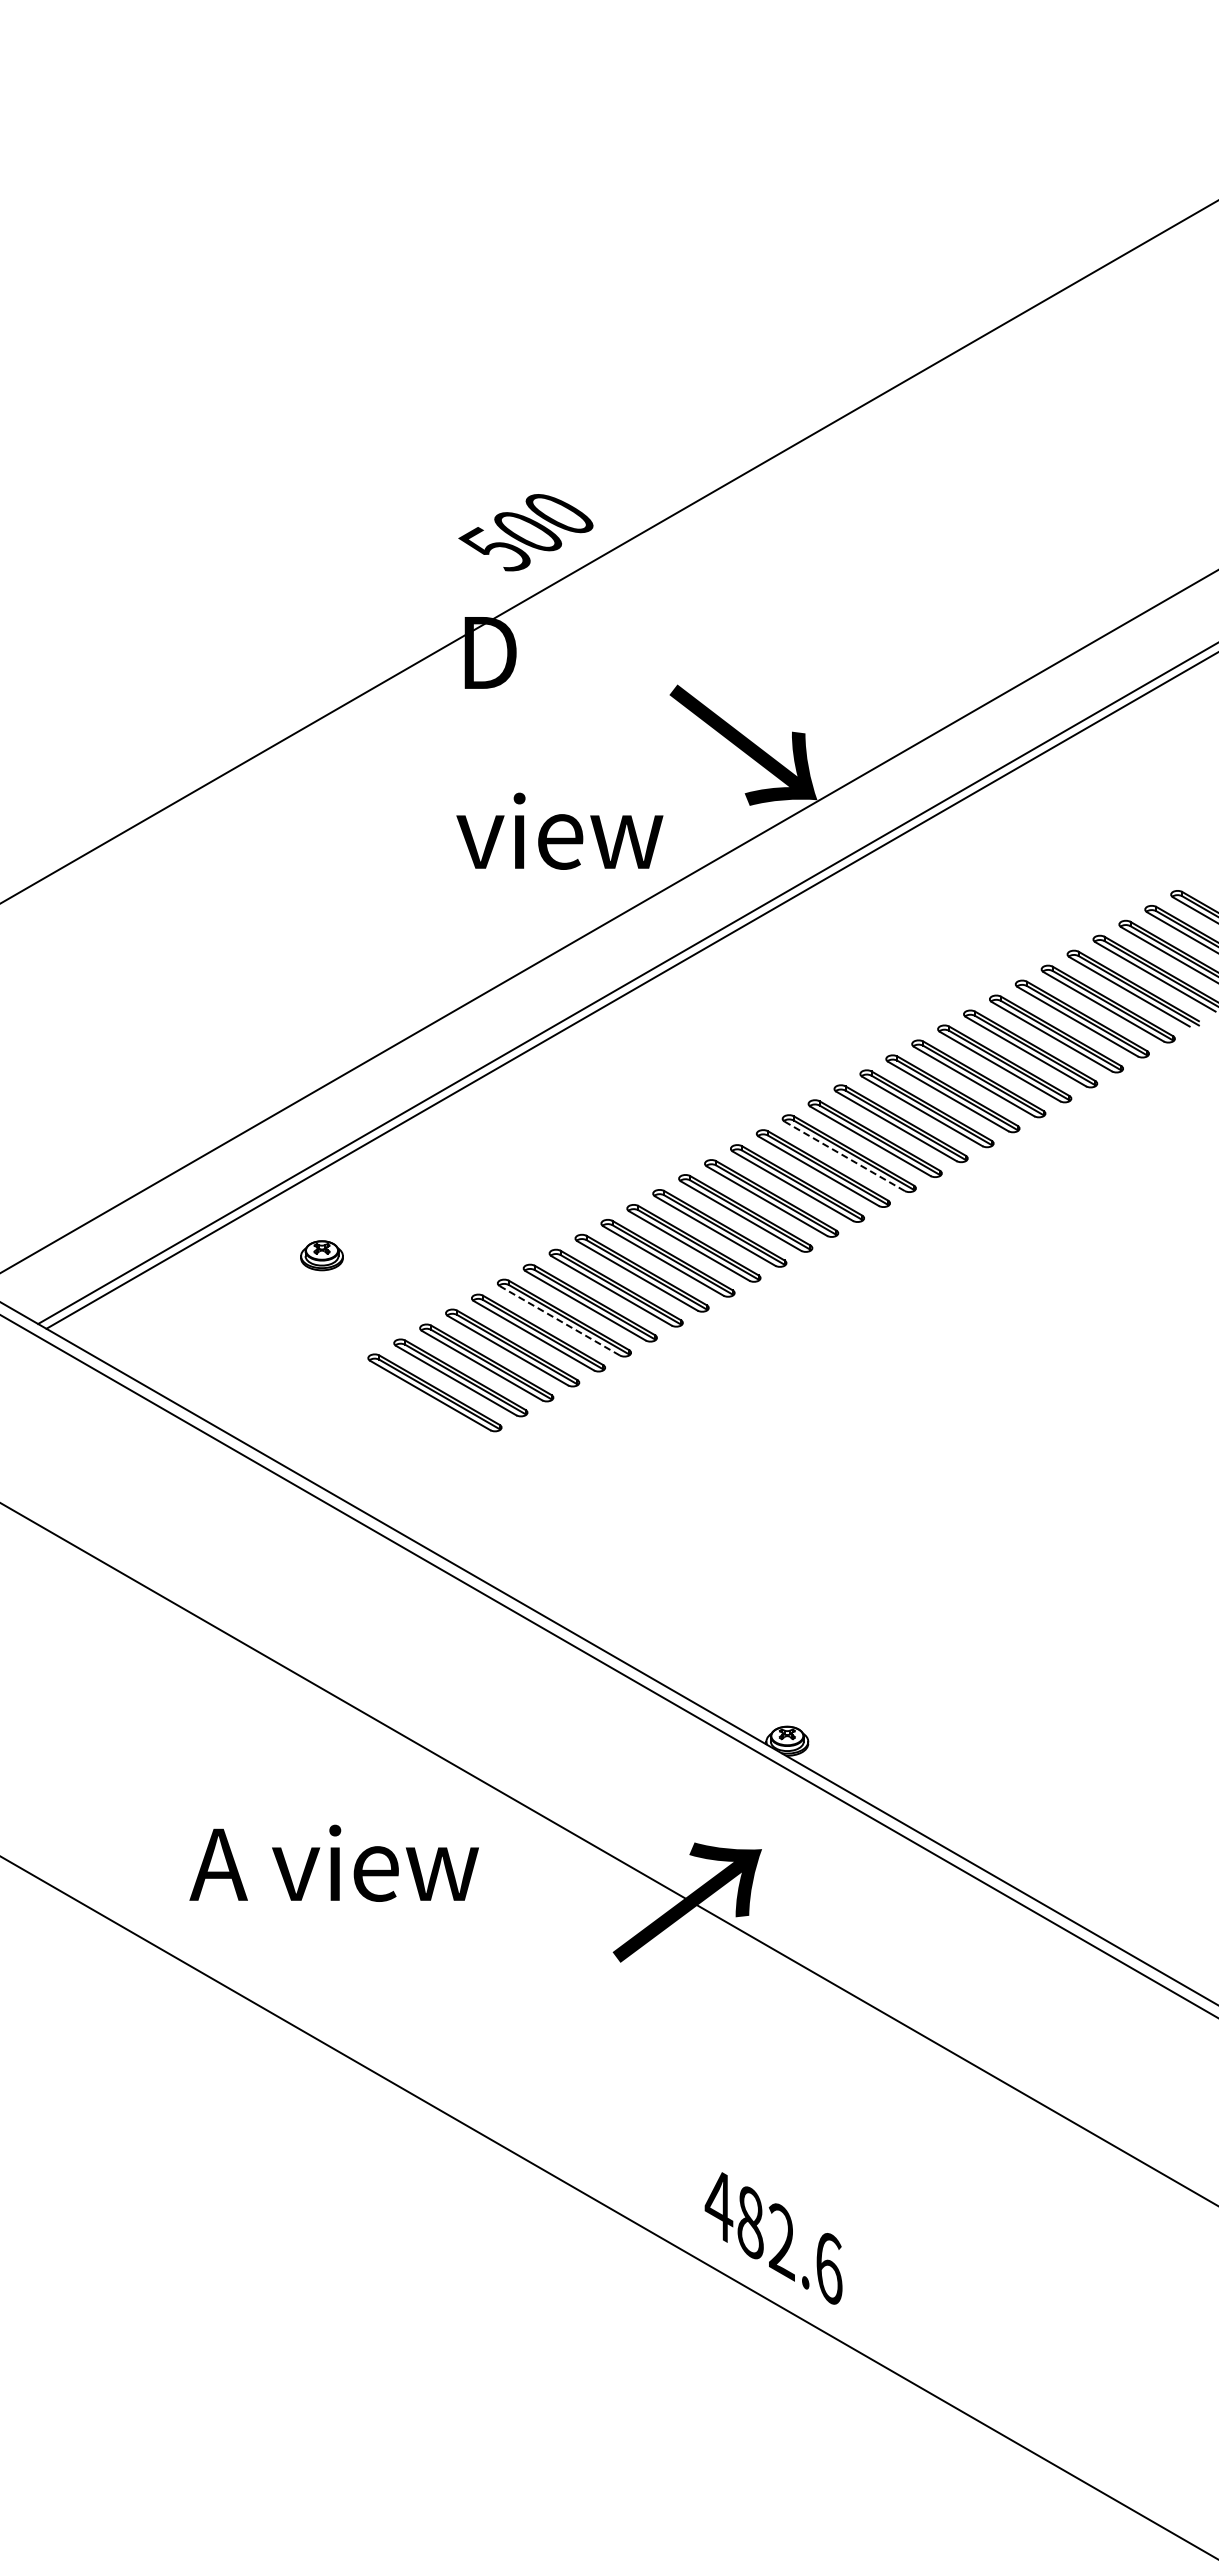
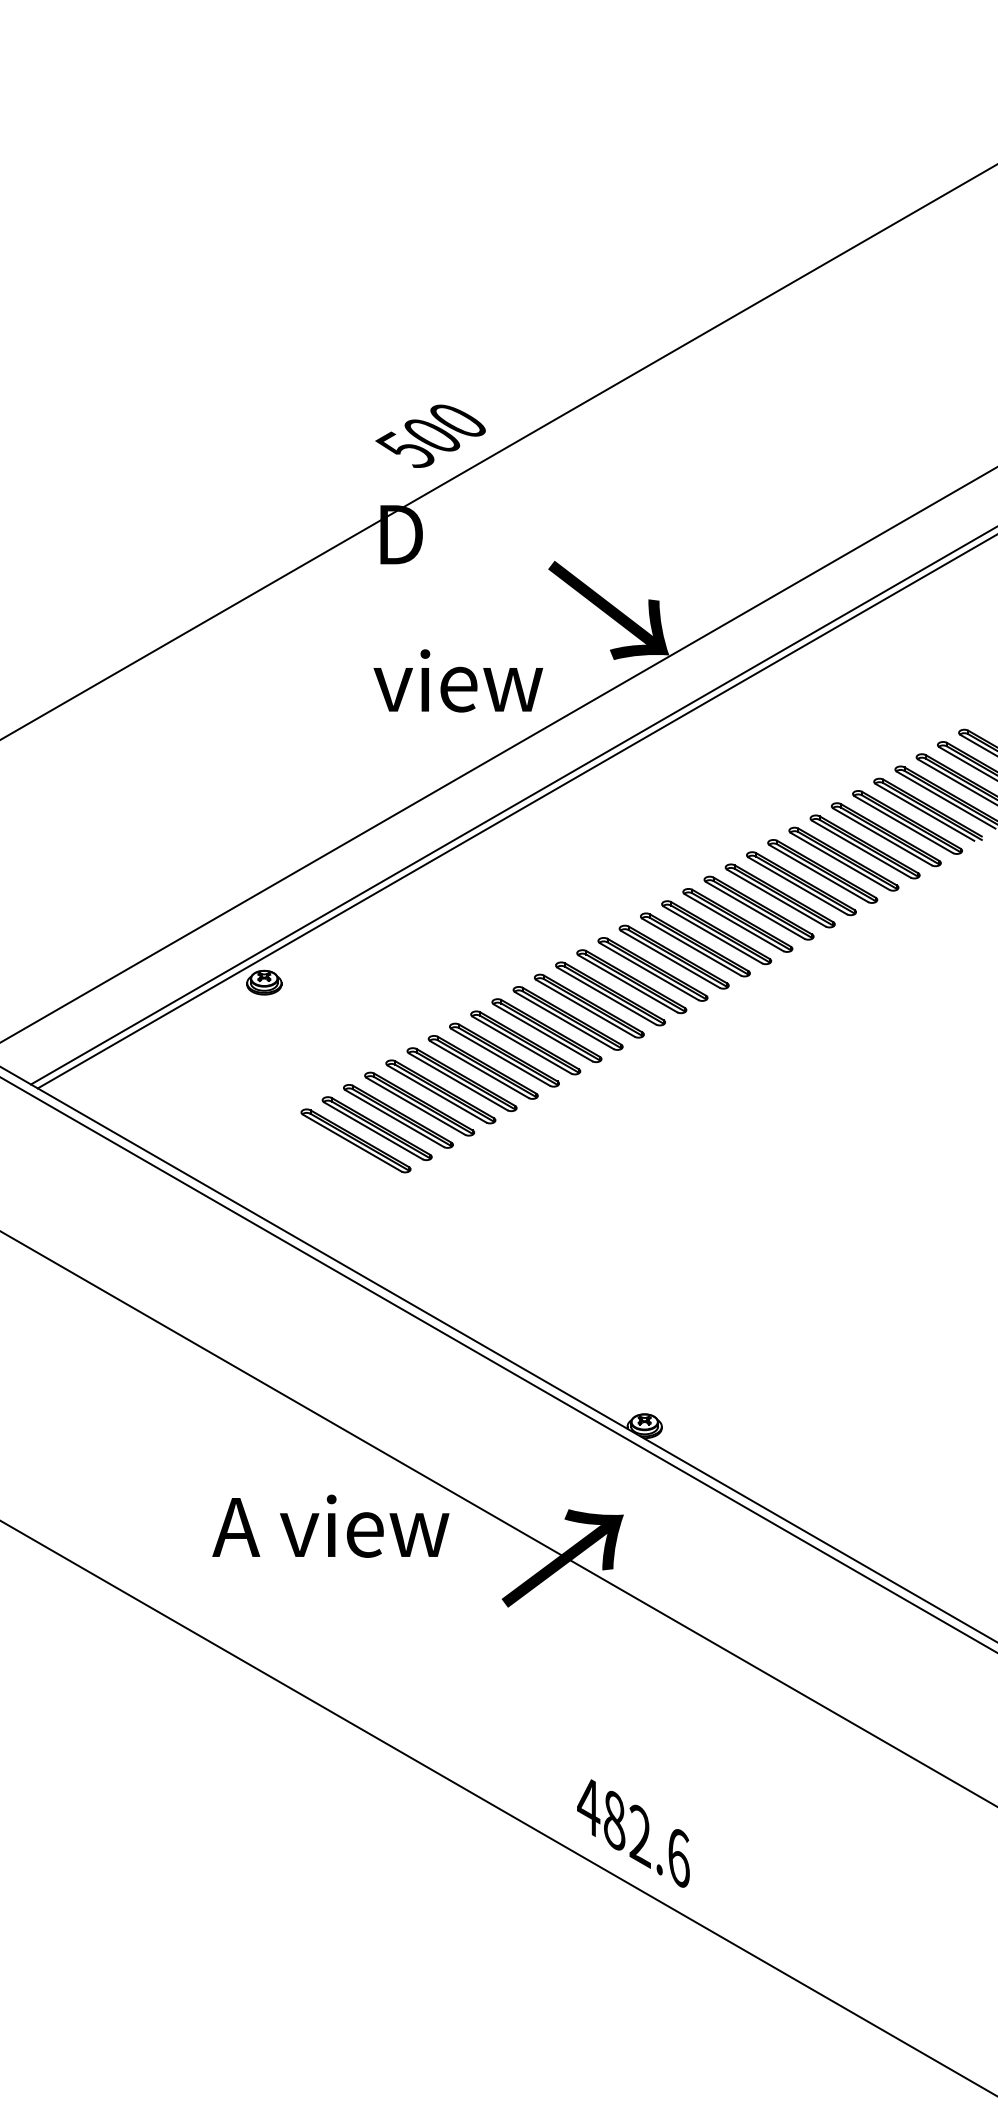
line: (844, 1156) -> (691, 947), dashed -> solid
part: (321, 1255) -> (263, 982), moved
line: (559, 1320) -> (458, 1081), dashed -> solid
text: (333, 1862) -> (330, 1525), moved

